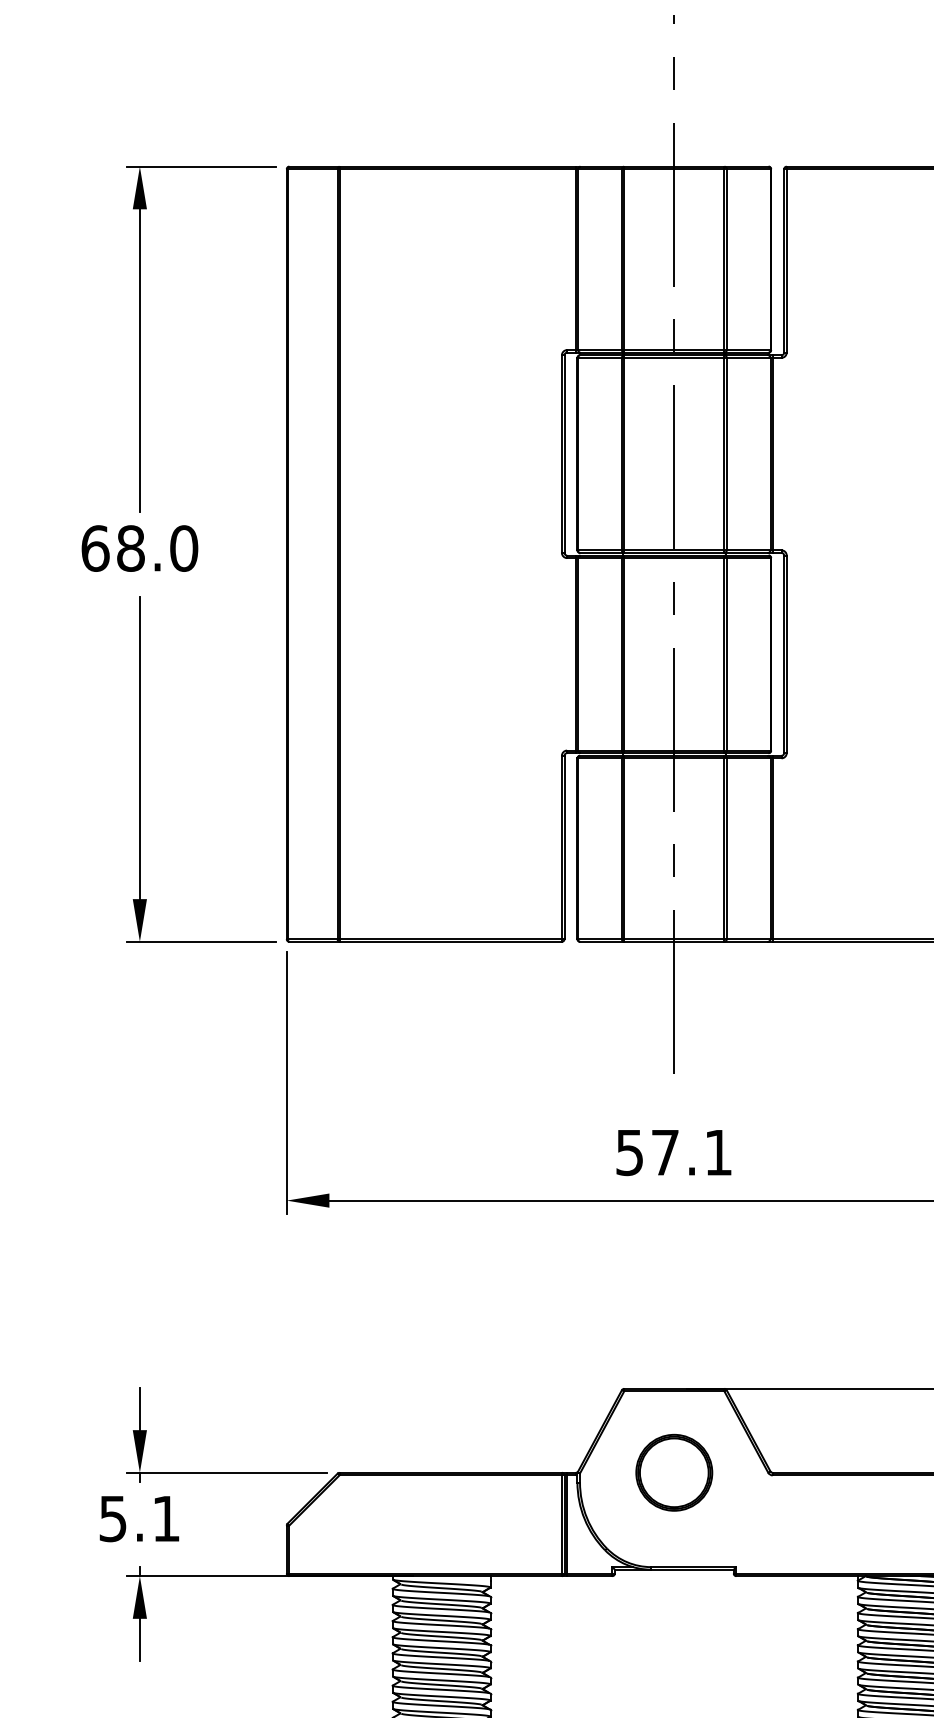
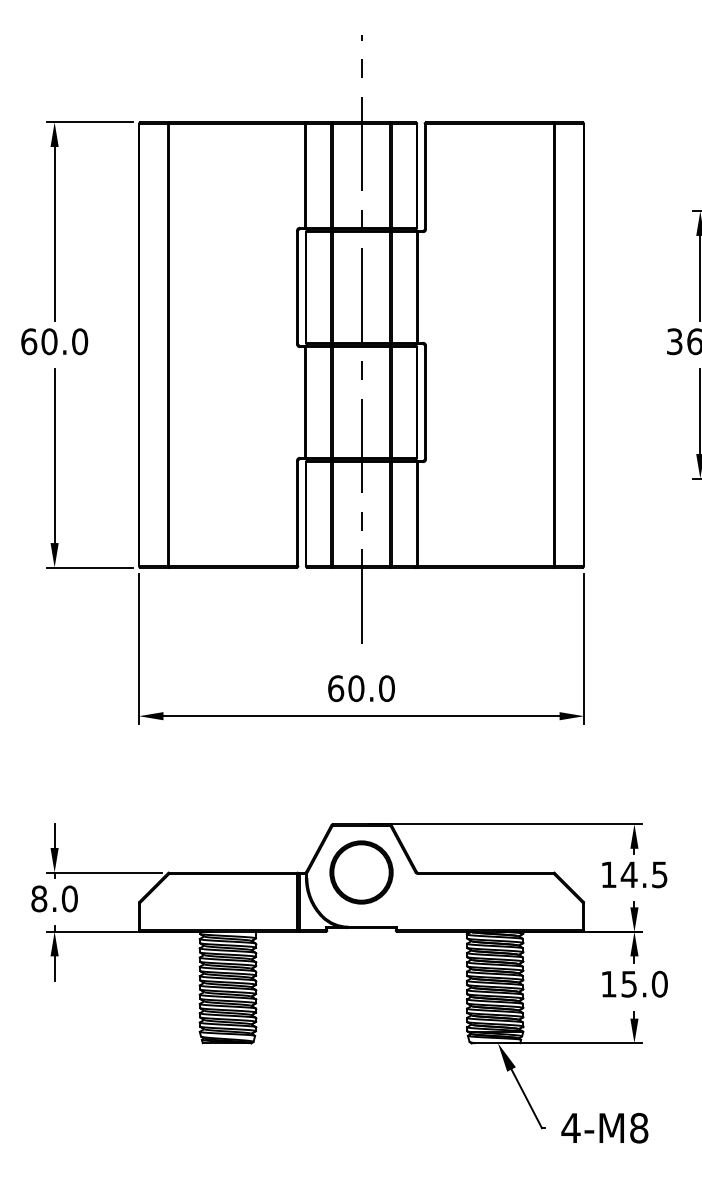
text: (130, 548) -> (49, 341), 68.0 -> 60.0
text: (674, 1152) -> (361, 688), 57.1 -> 60.0
part: (674, 1472) -> (361, 872), size x1.43
text: (139, 1518) -> (54, 898), 5.1 -> 8.0

